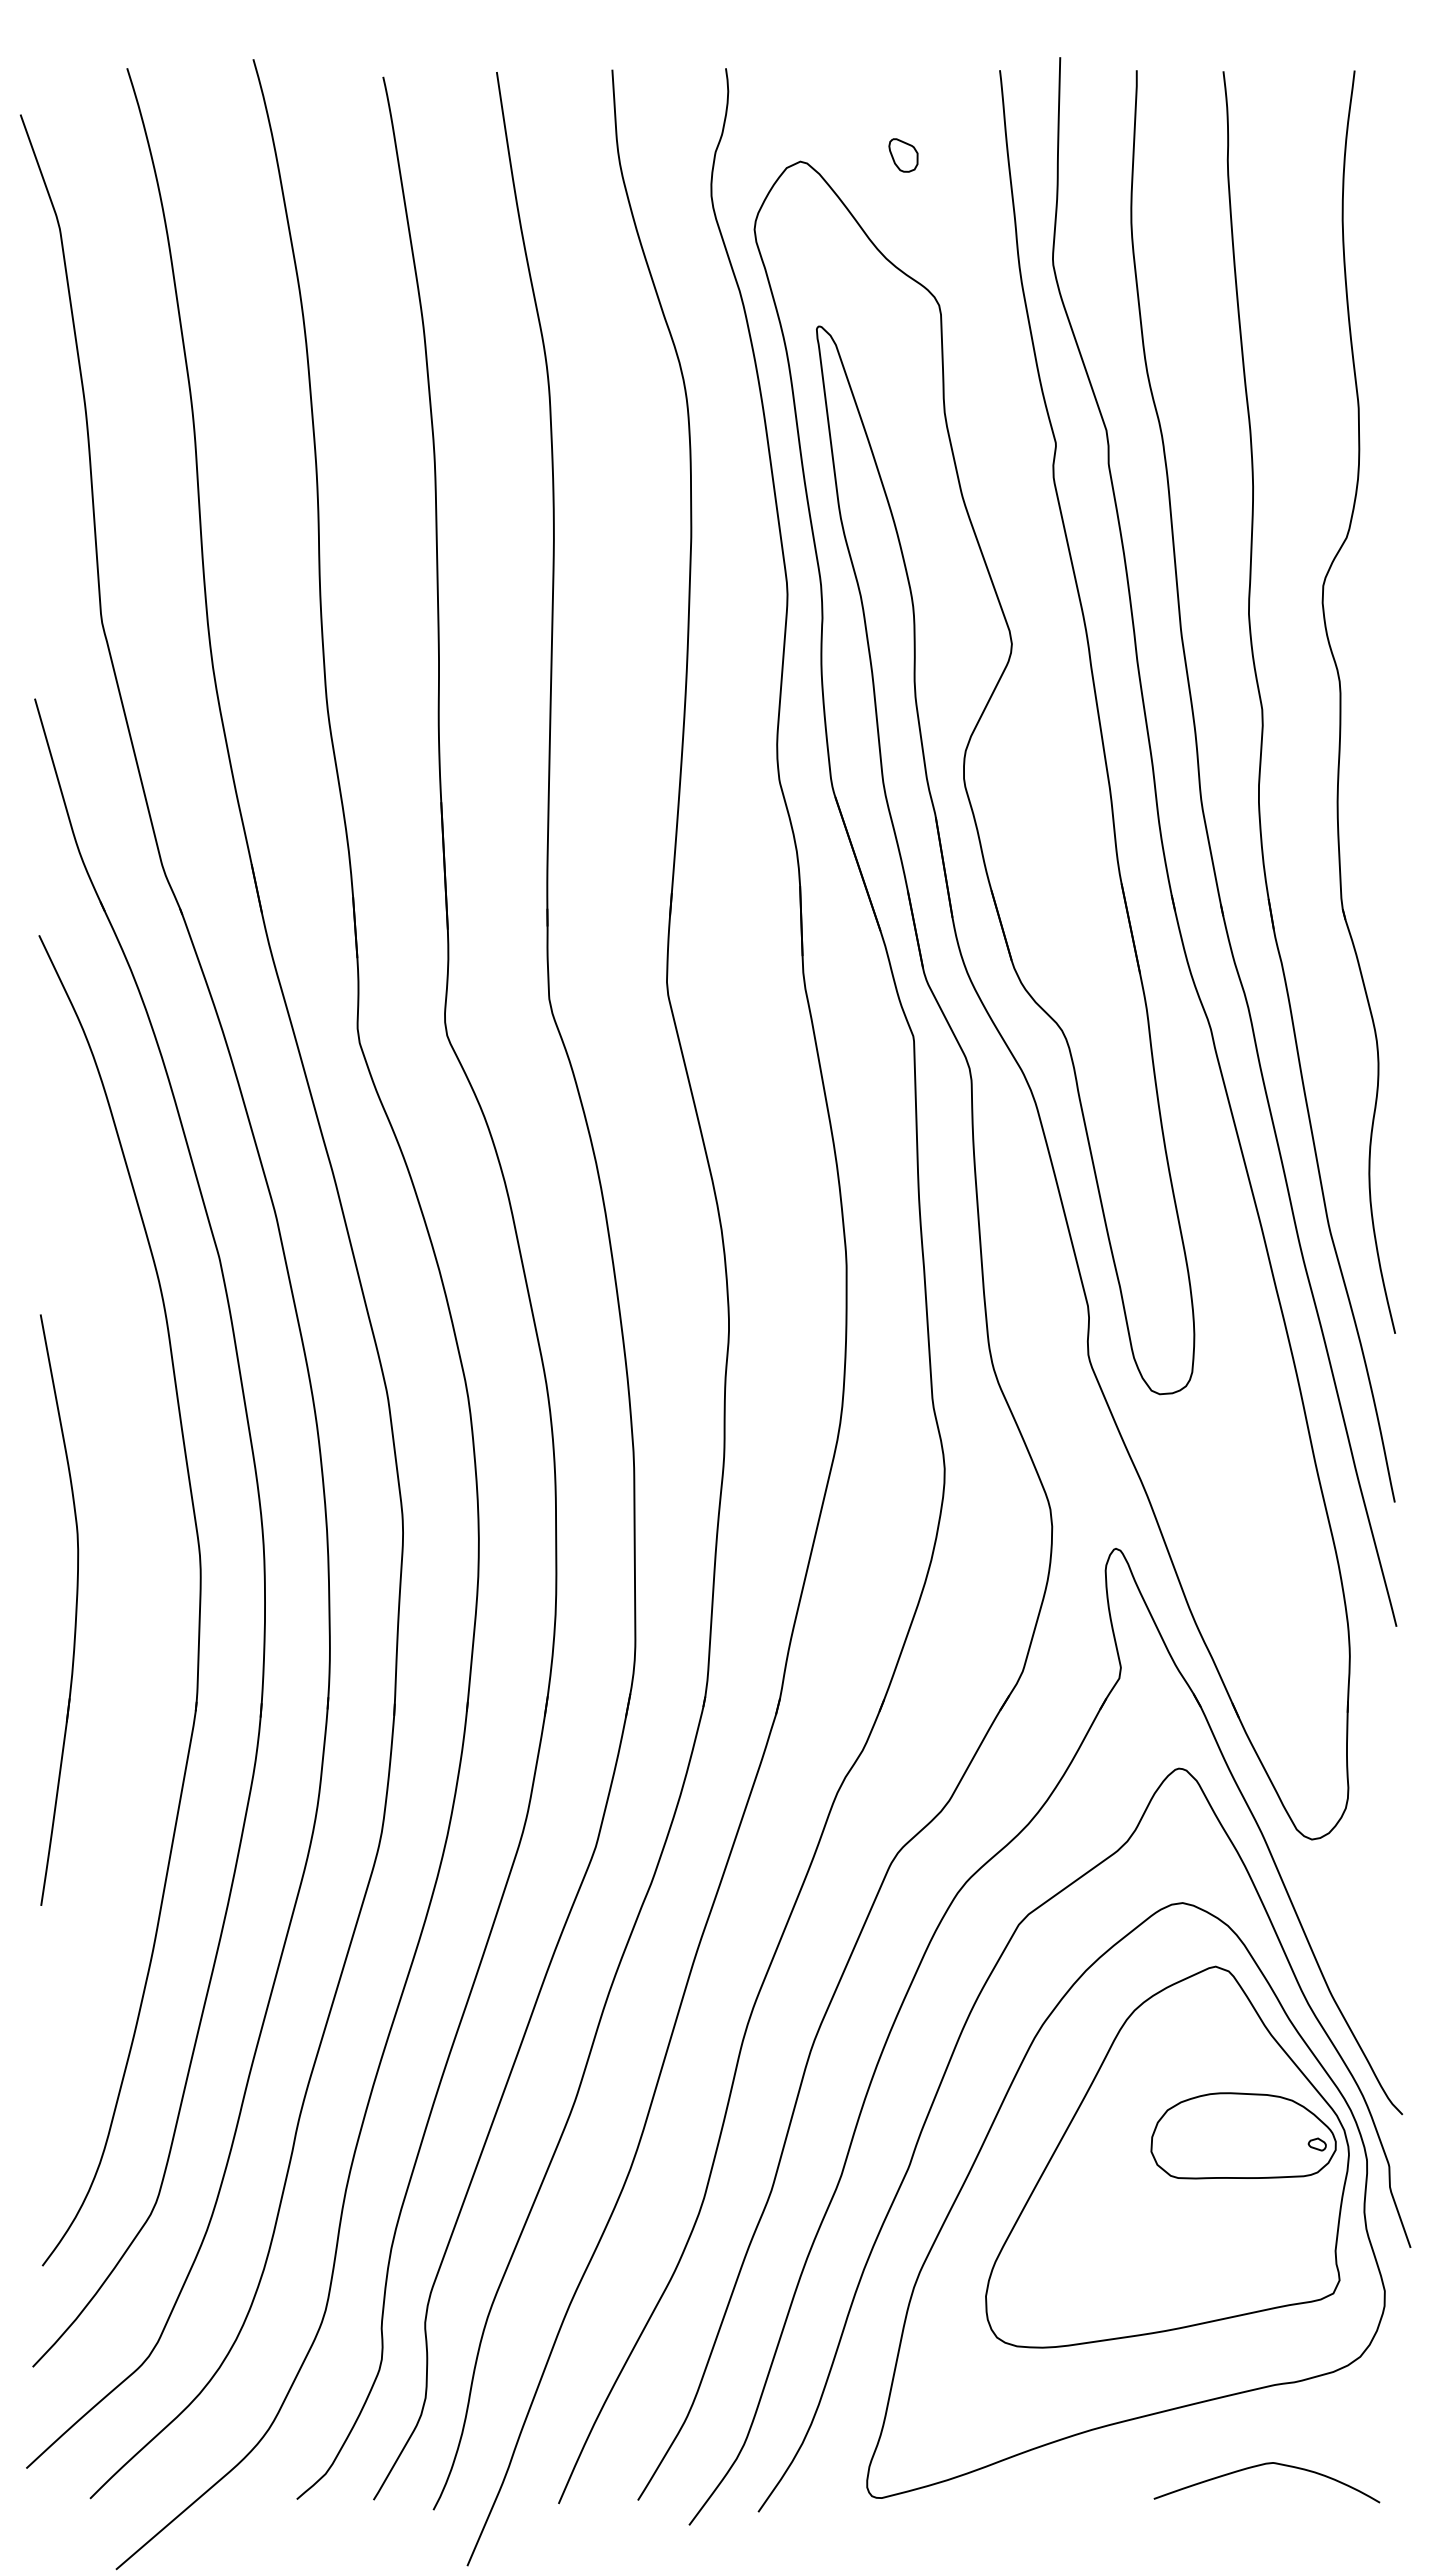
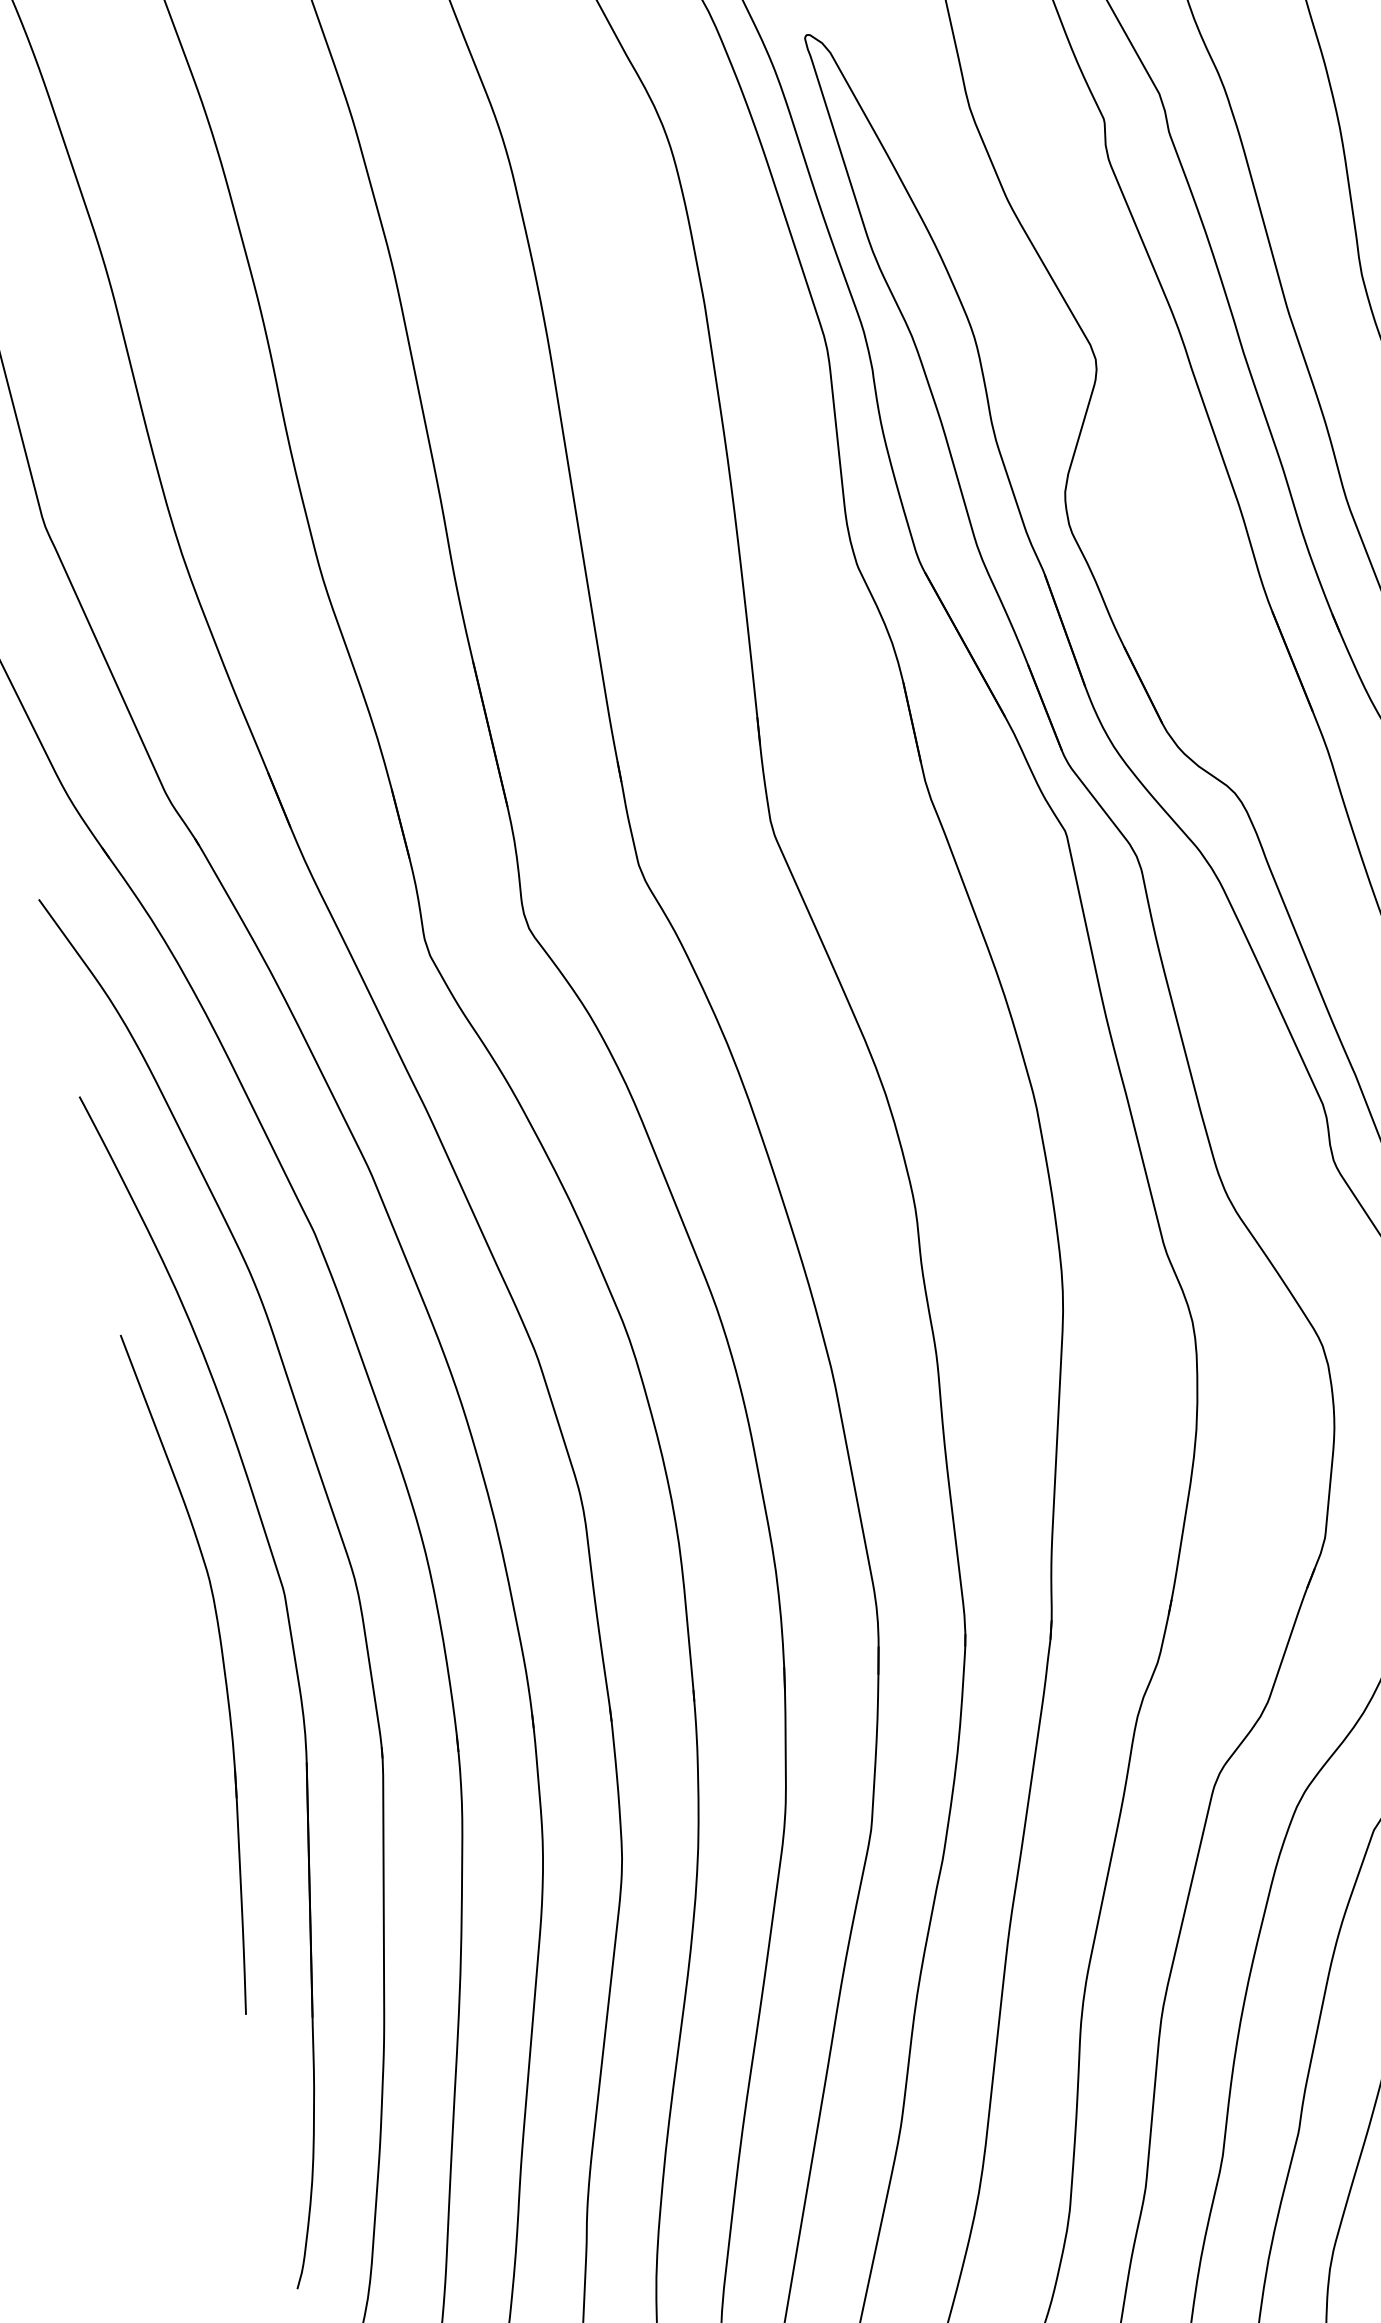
part: (136, 1625) -> (296, 1672), added

